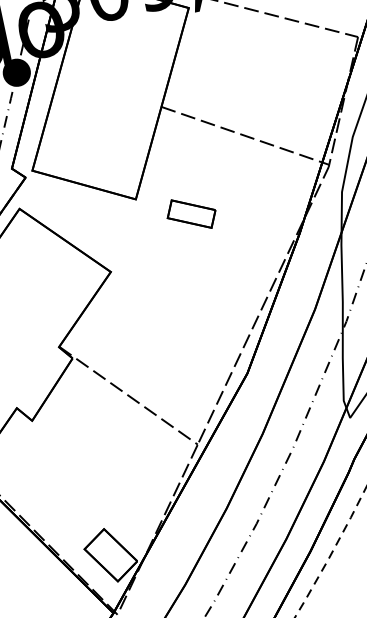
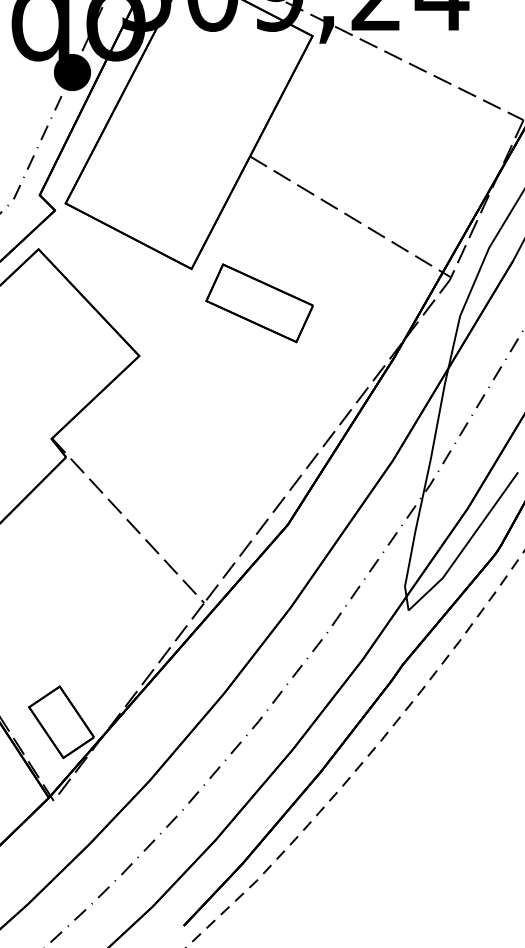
part: (191, 214) -> (259, 303), size x1.67

